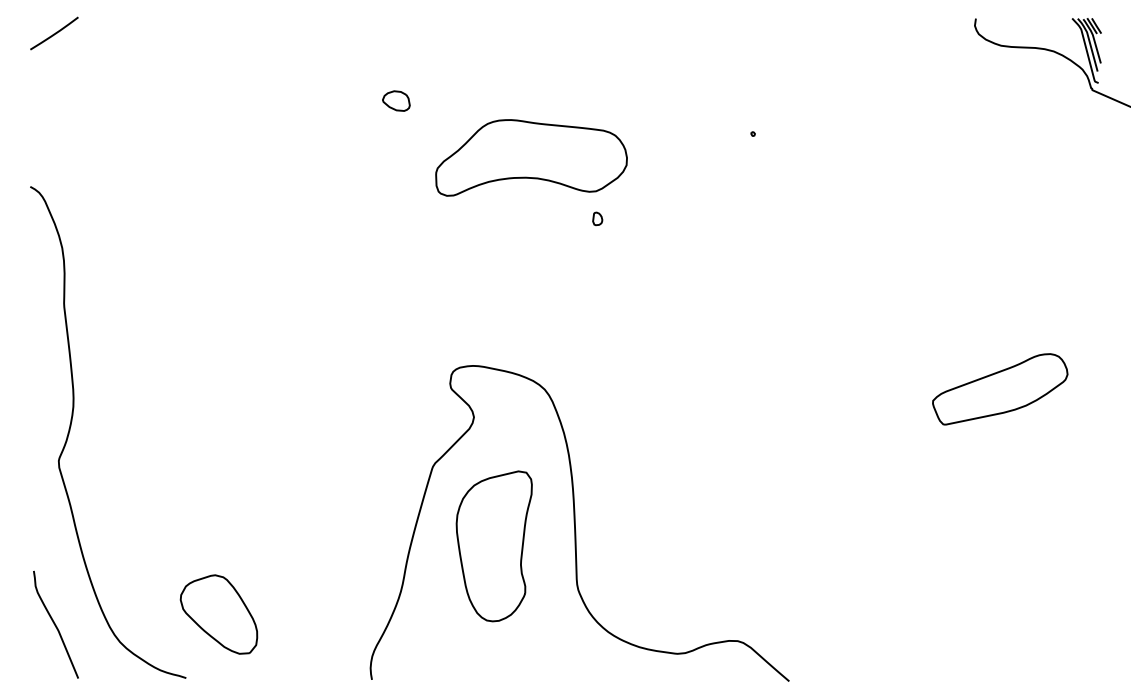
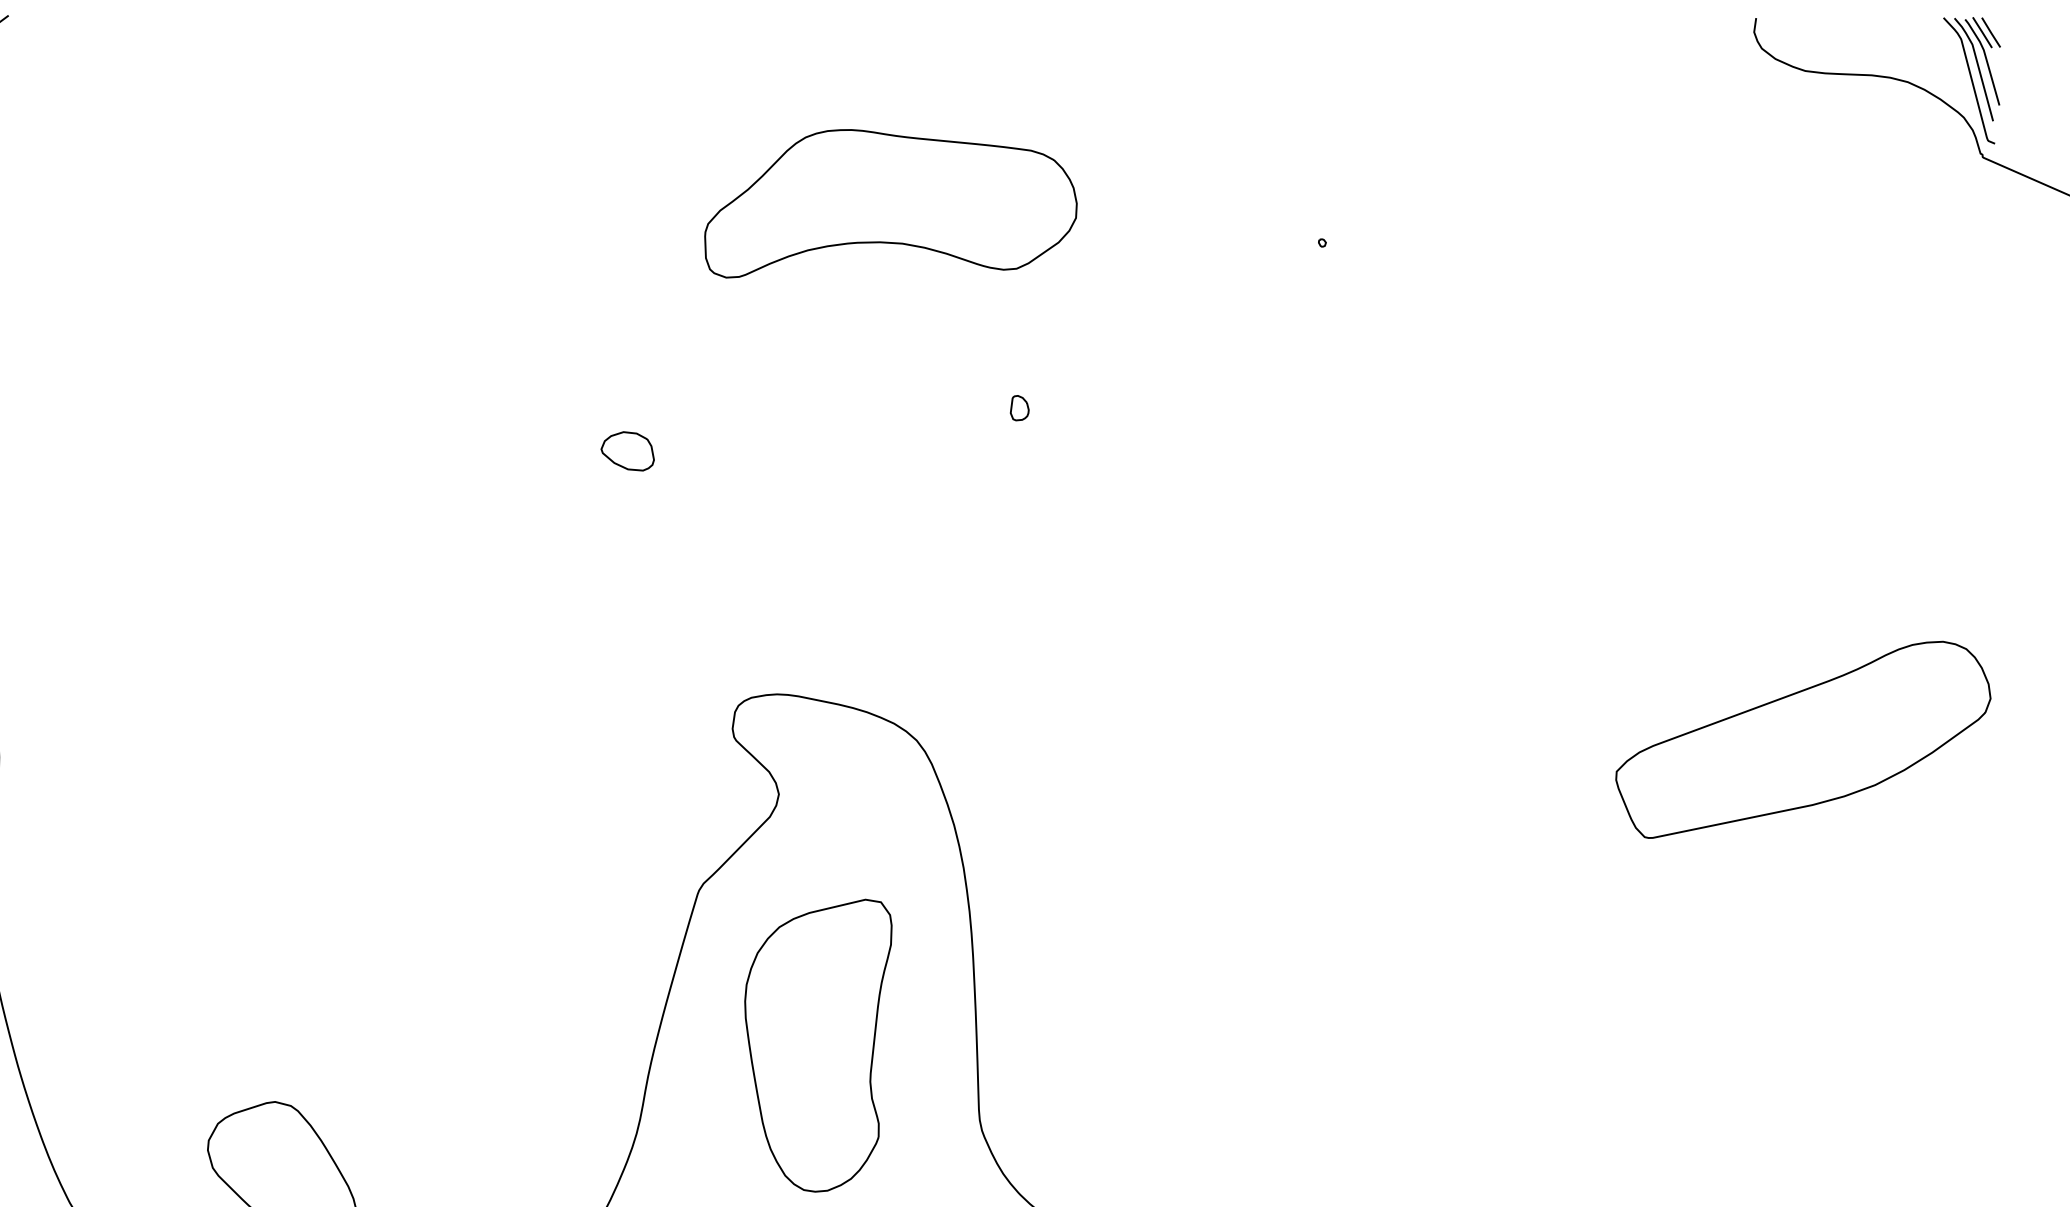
part: (396, 100) -> (627, 450), moved
part: (531, 157) -> (890, 202), moved
part: (1000, 389) -> (1803, 740), size x1.43

